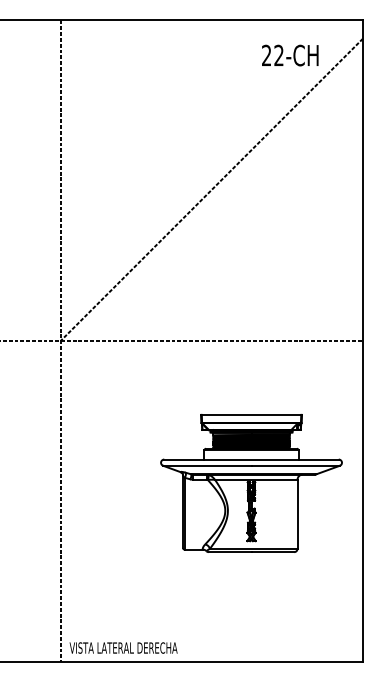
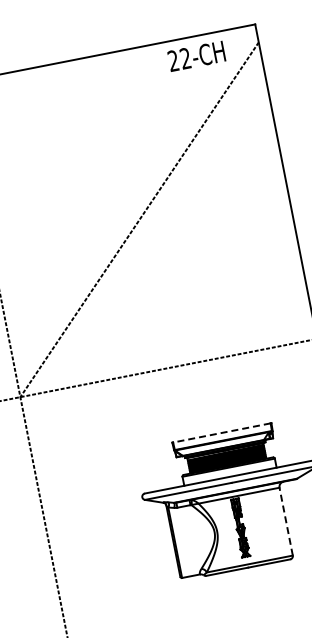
text: (290, 55) -> (196, 56), moved
line: (251, 414) -> (221, 432), solid -> dashed
line: (297, 514) -> (286, 521), solid -> dashed

